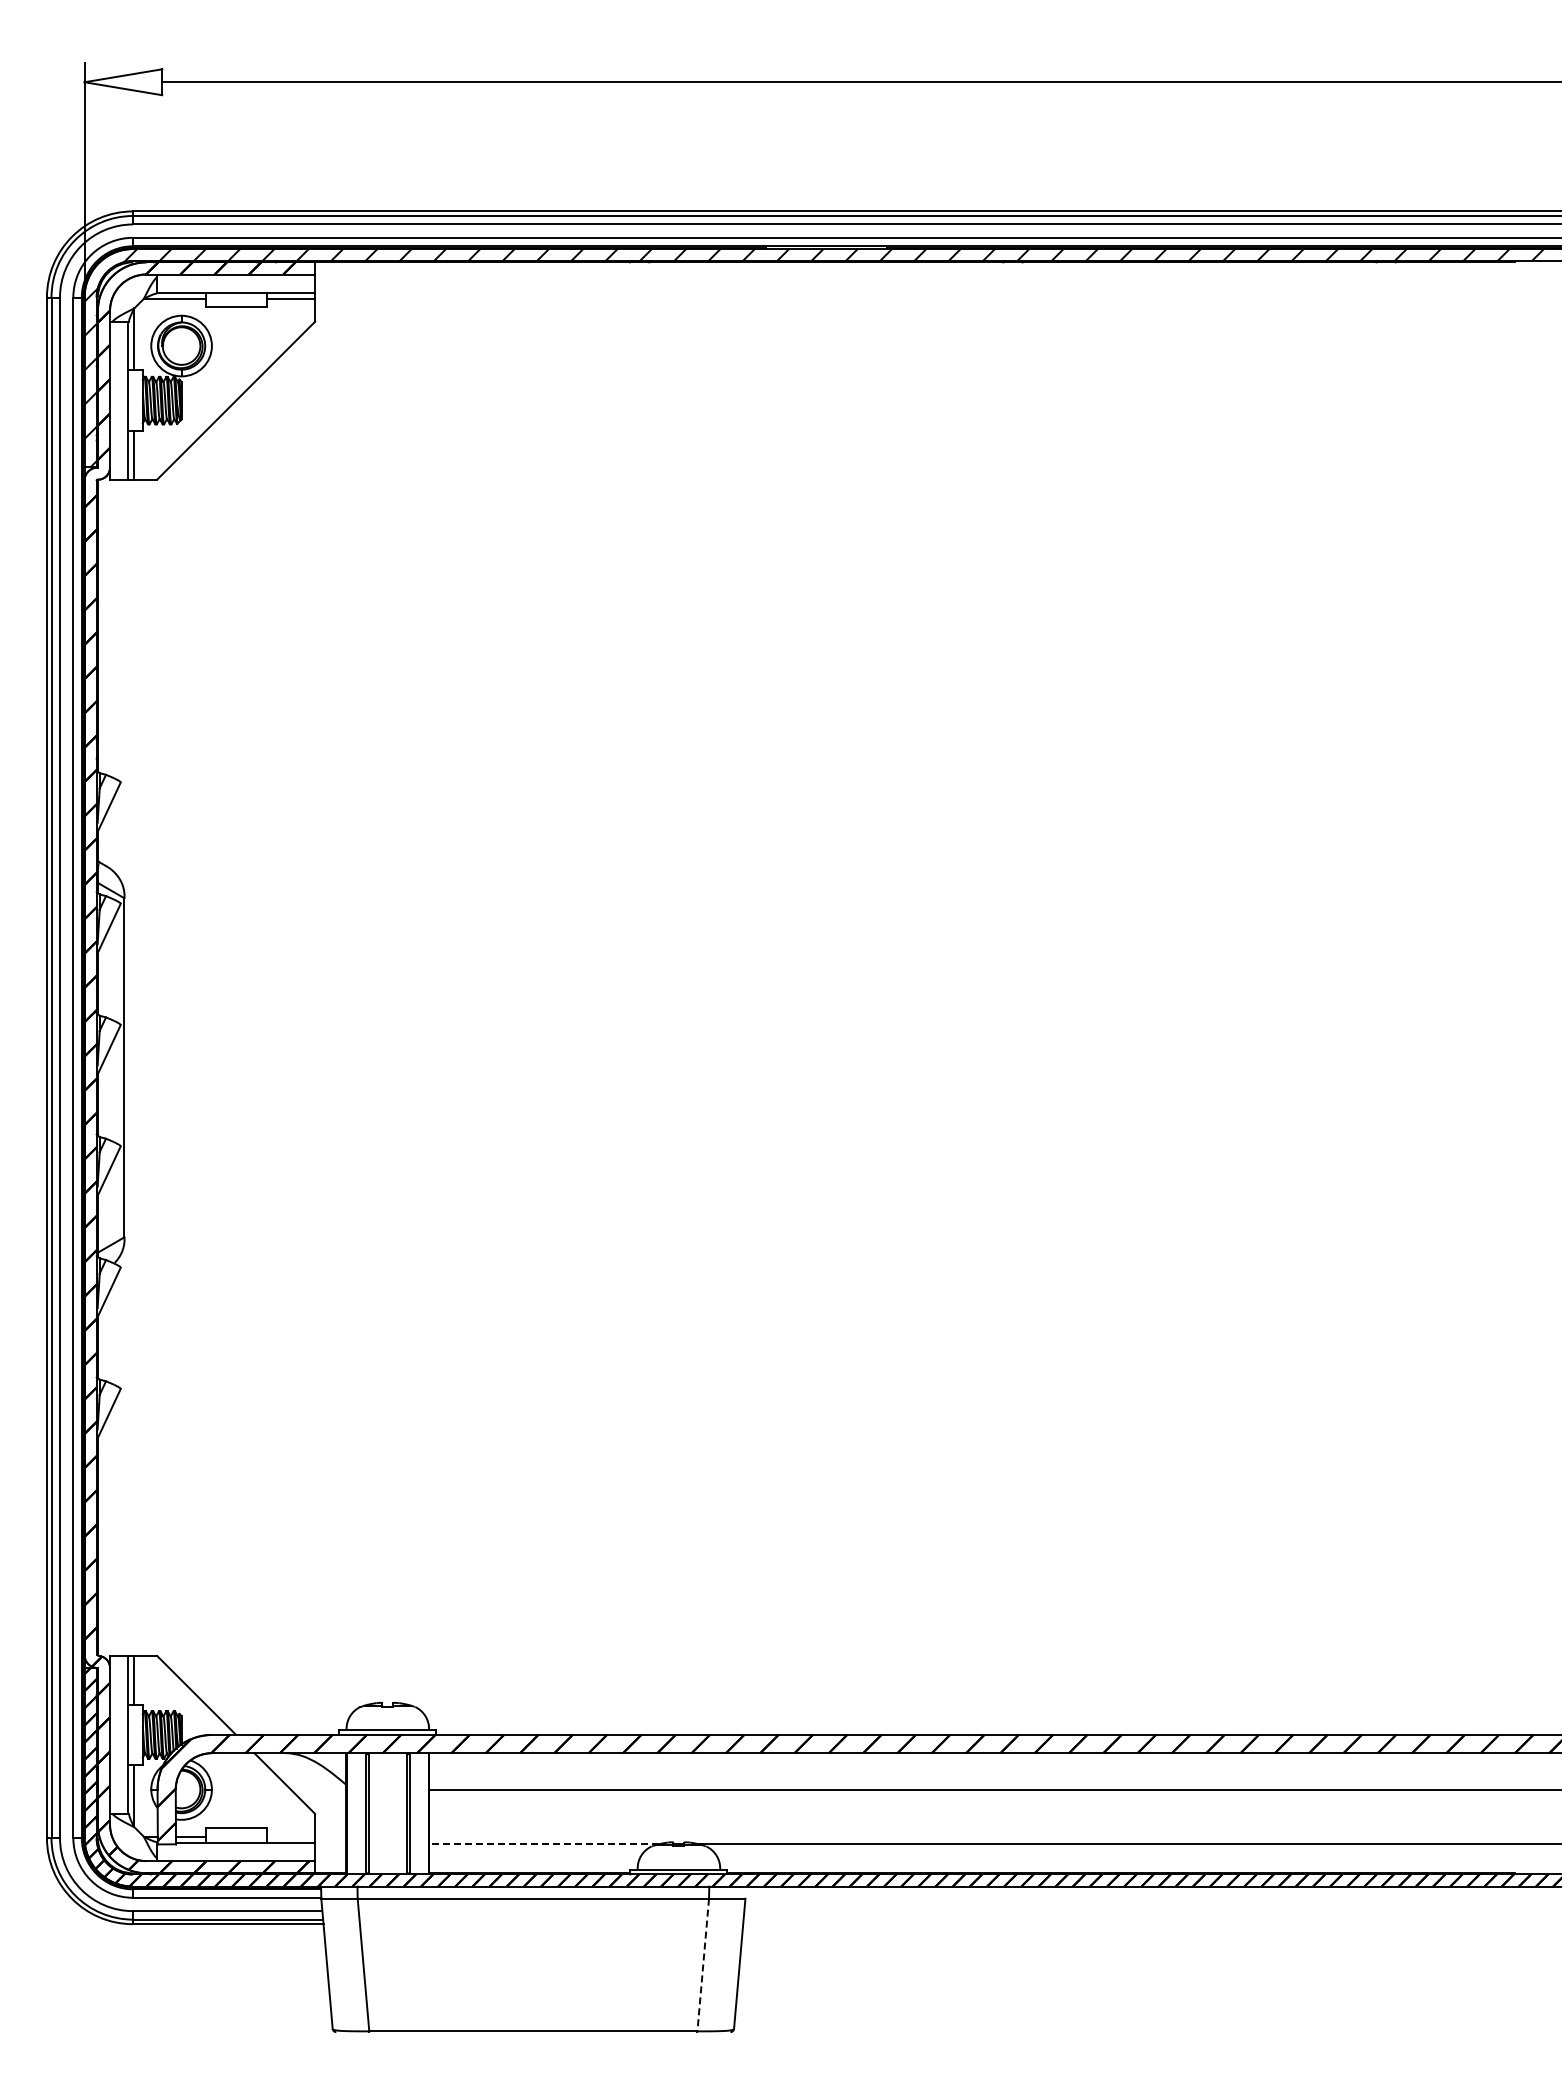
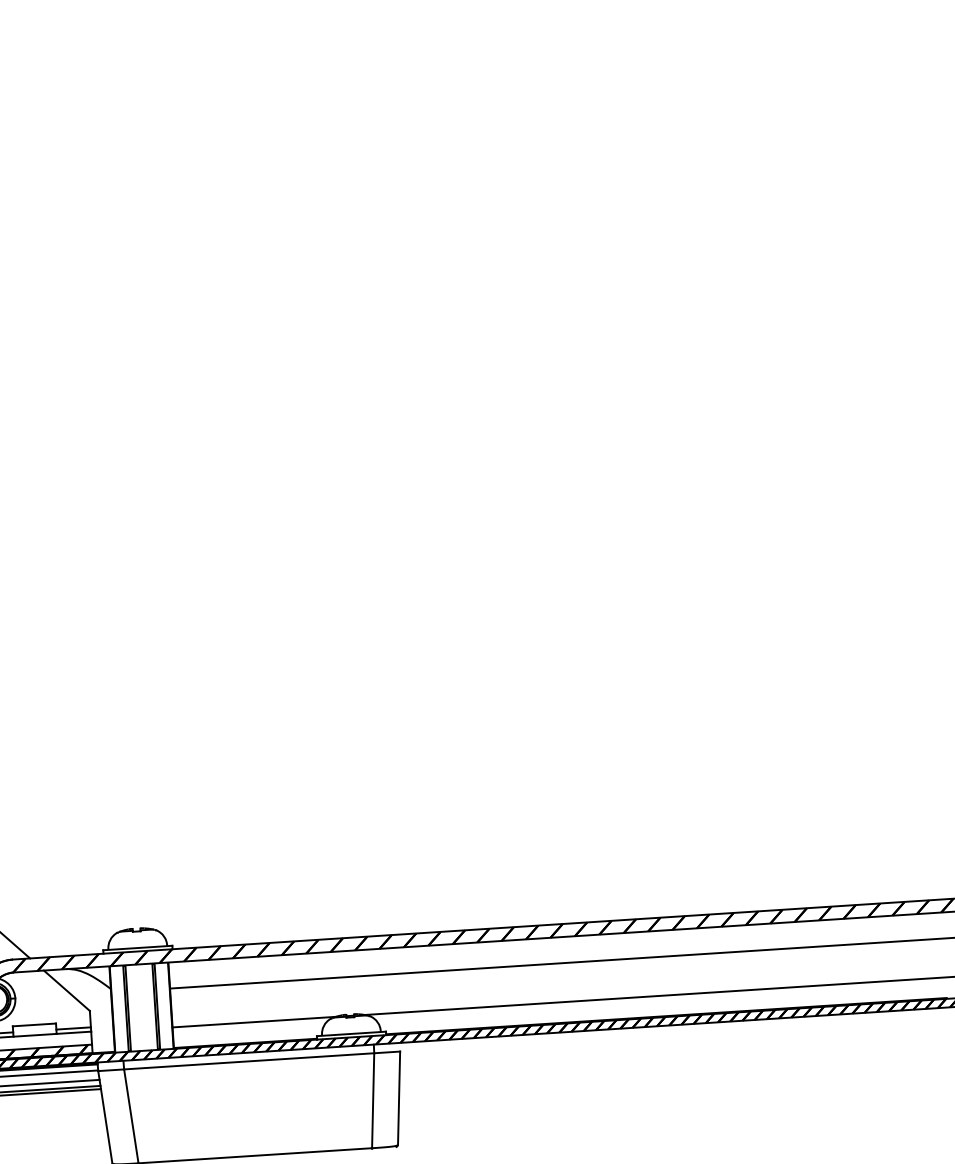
line: (290, 1836) -> (73, 1028), added
line: (544, 1844) -> (254, 1022), dashed -> solid
line: (703, 1965) -> (373, 1101), dashed -> solid

